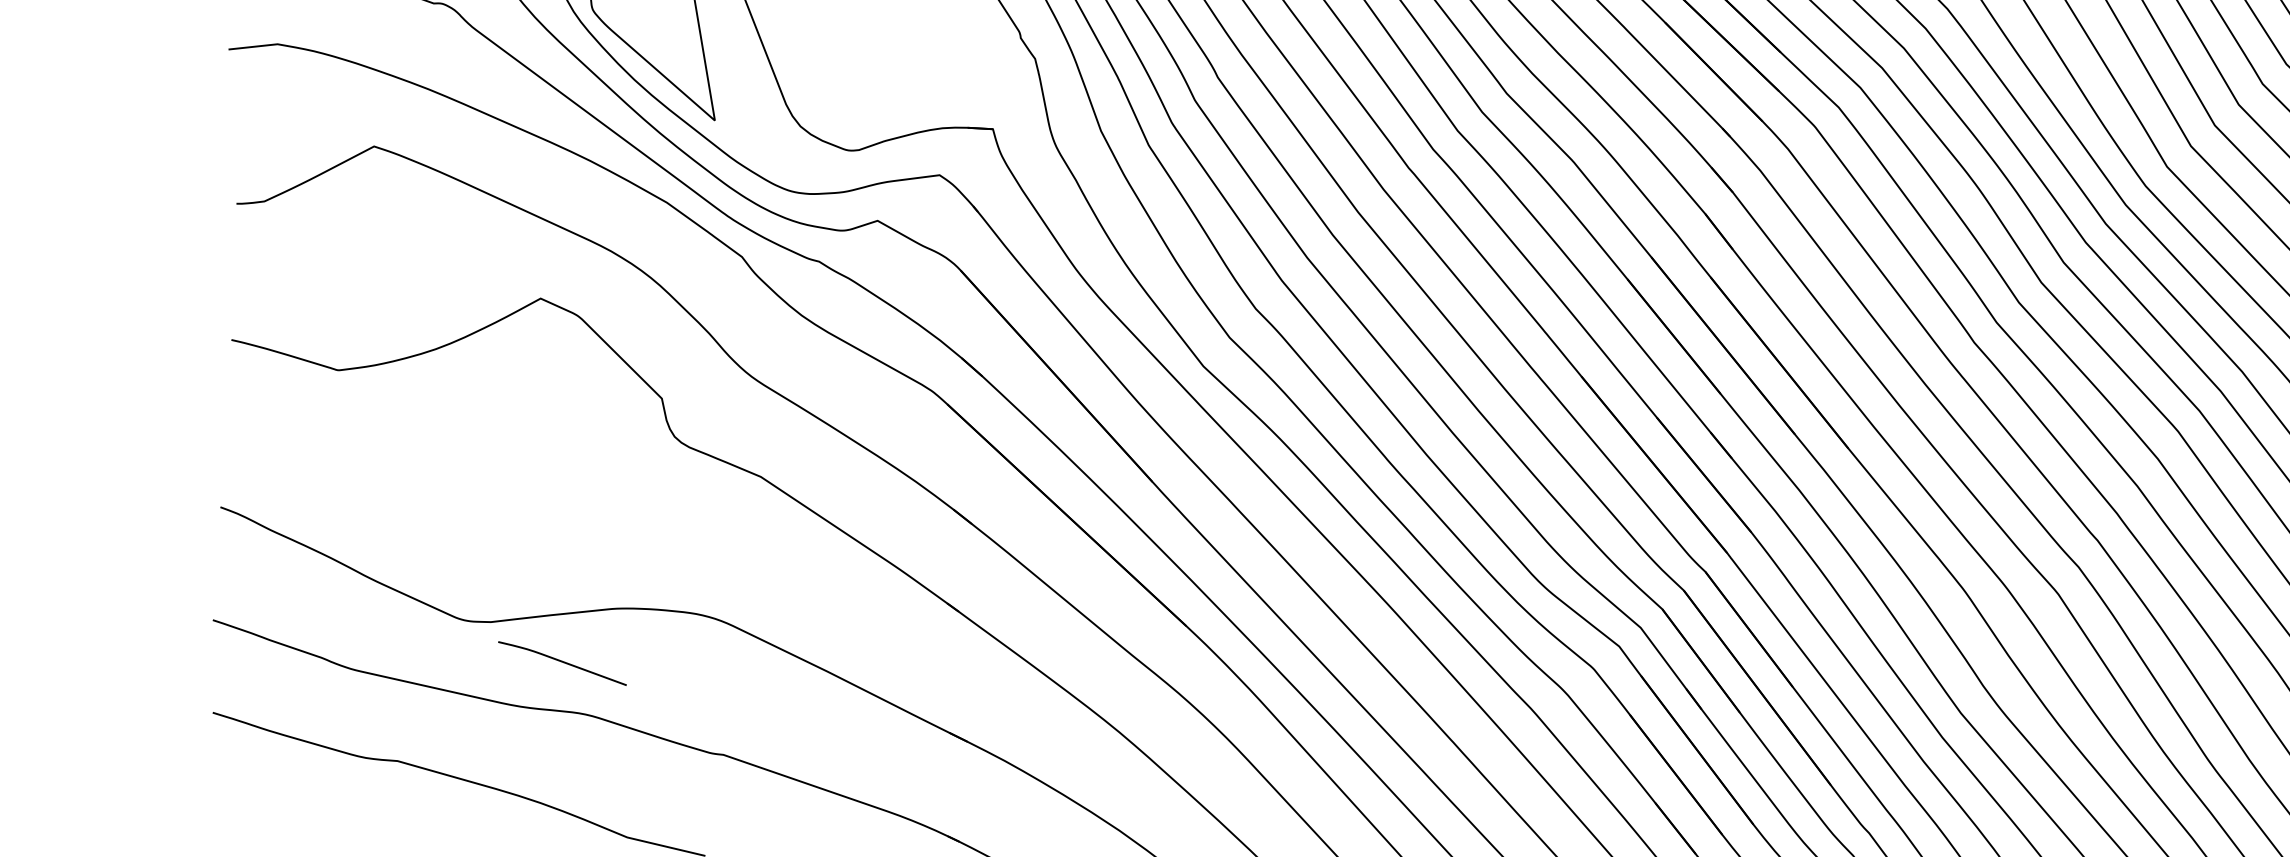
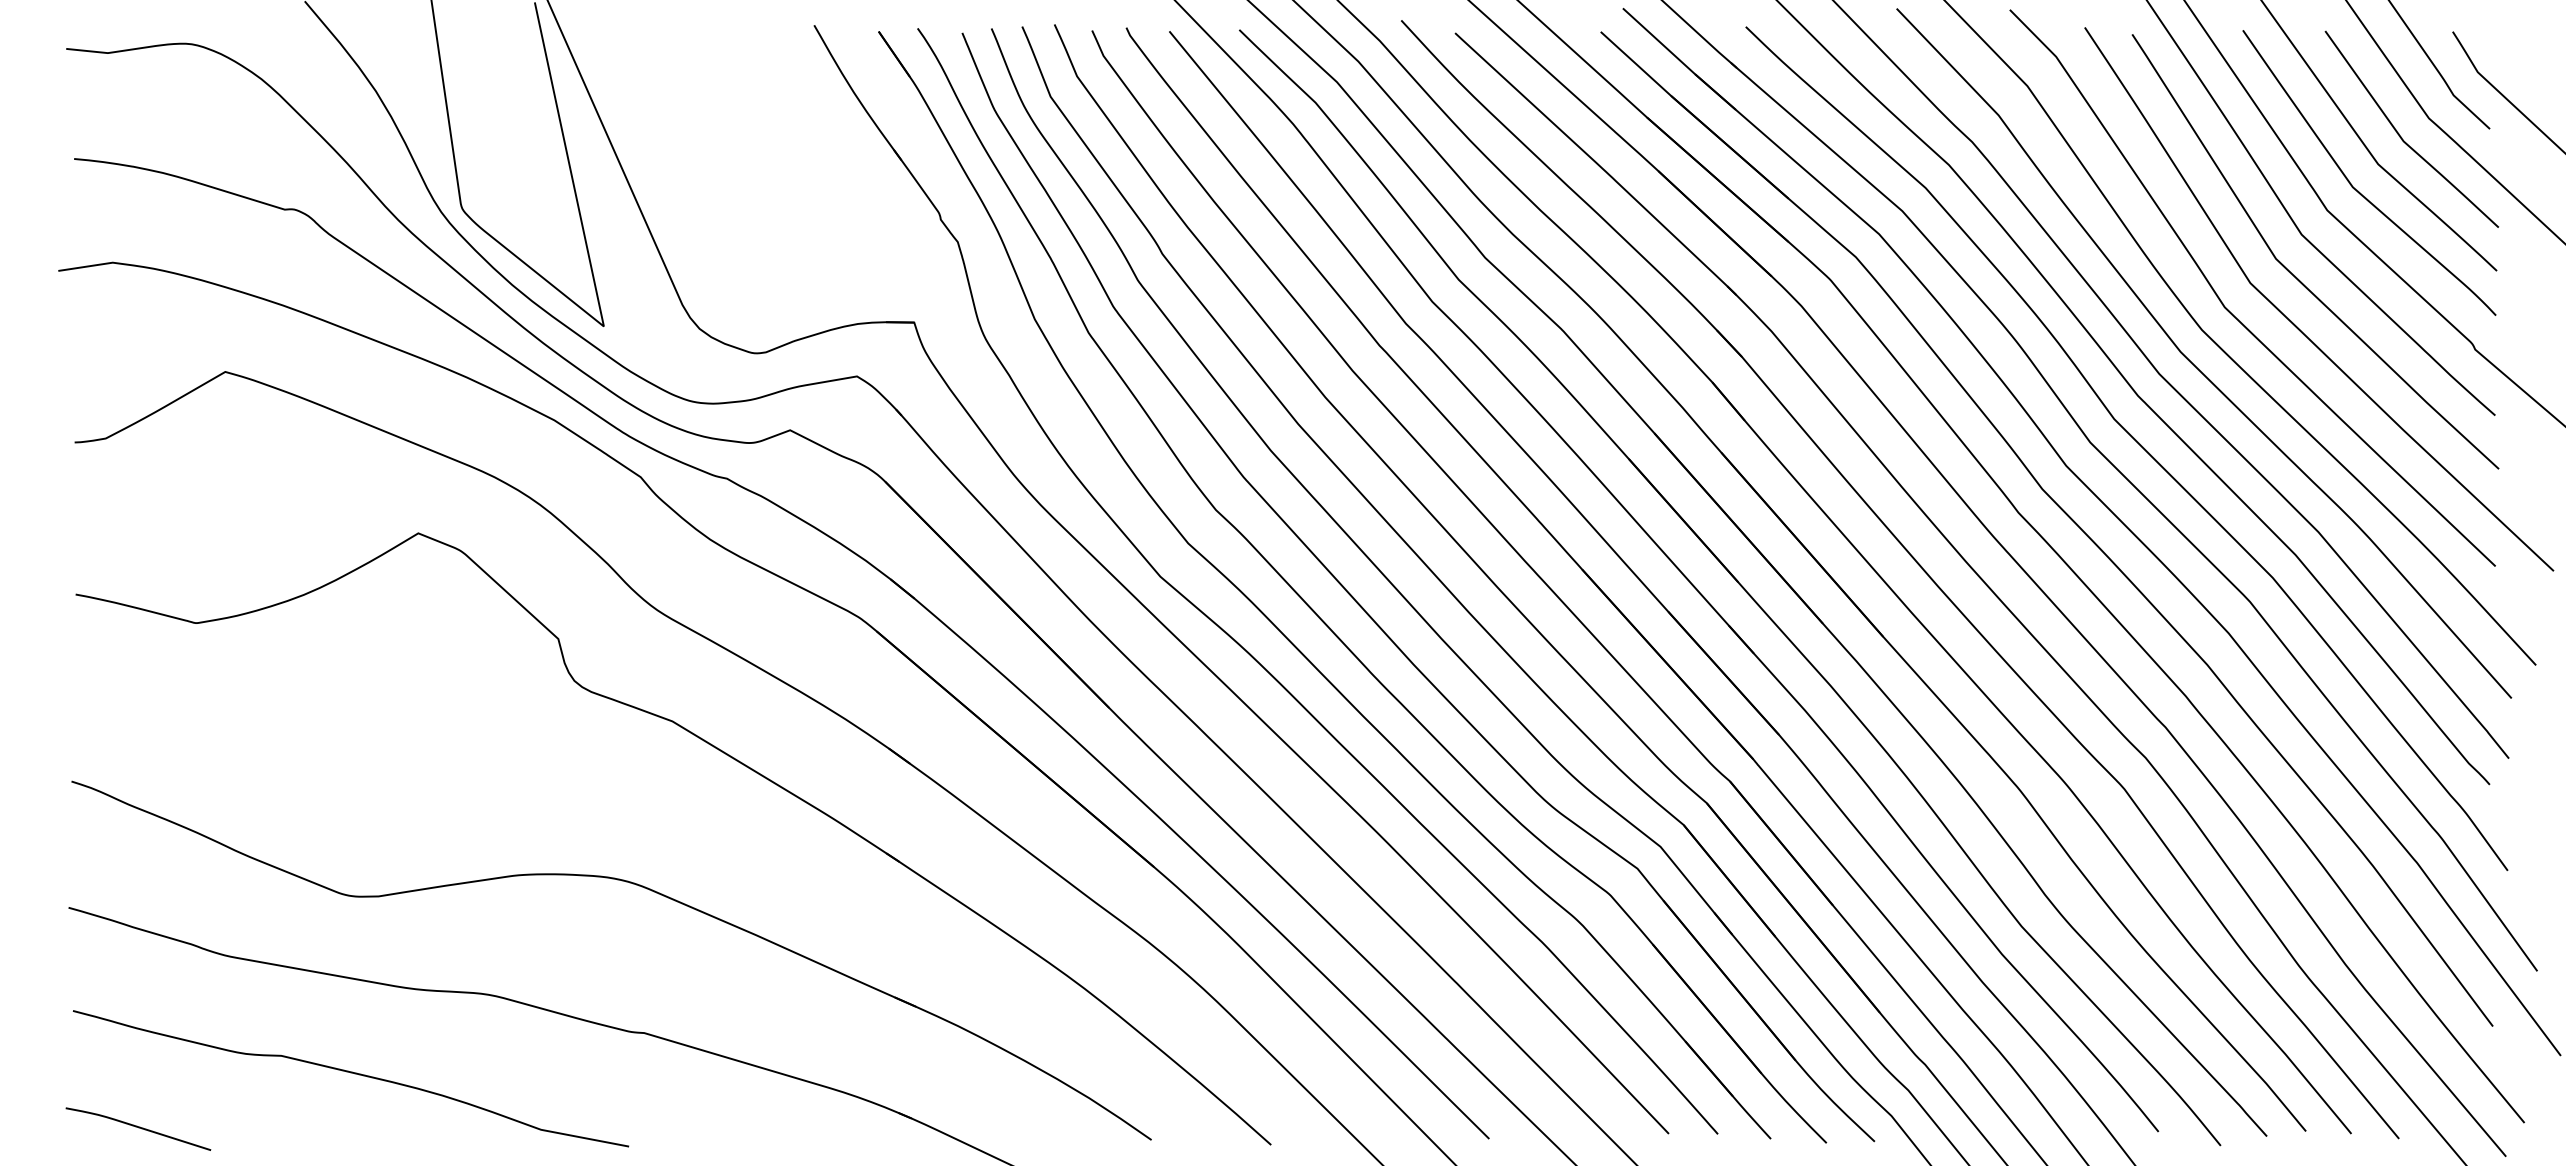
curve: (562, 663) -> (138, 1128), moved

